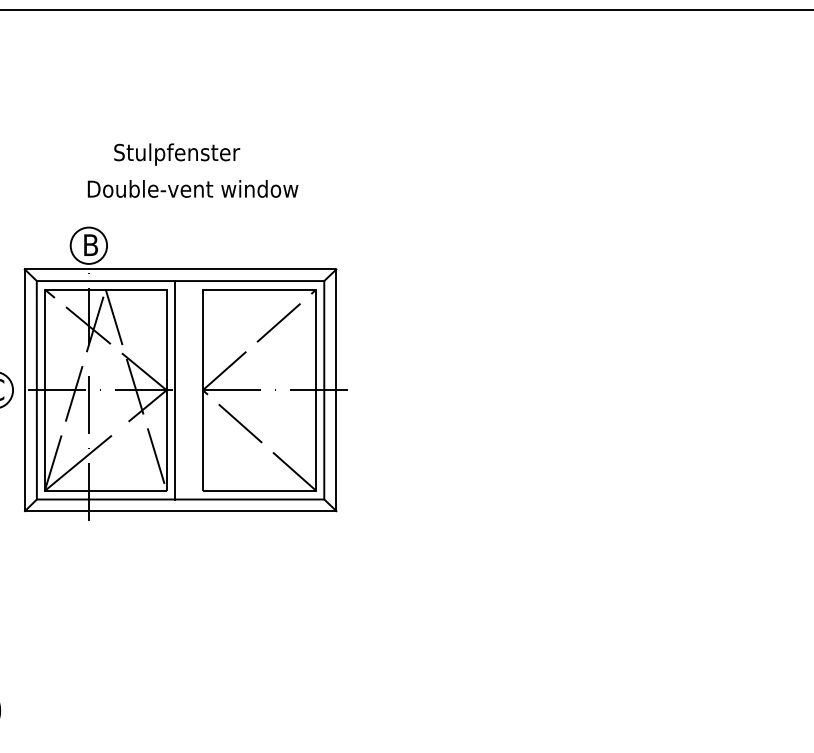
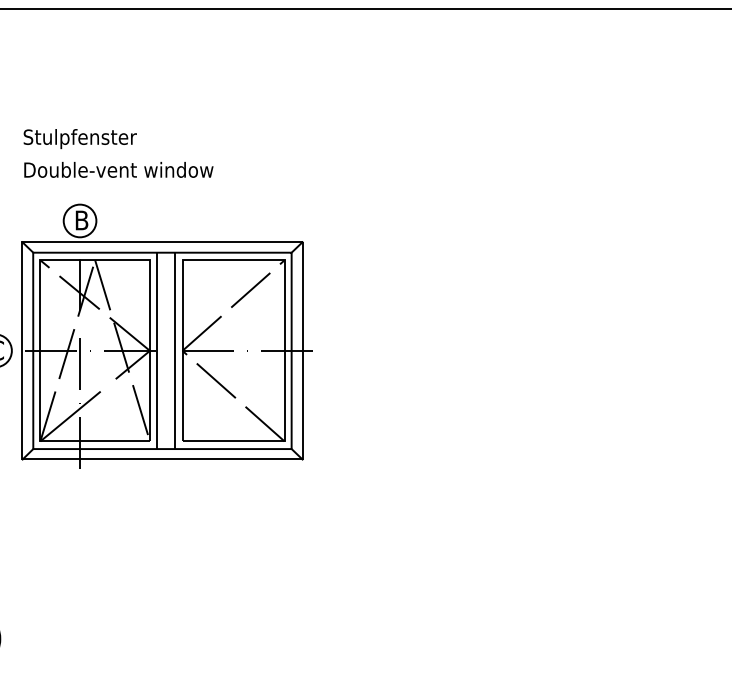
text: (177, 154) -> (80, 138), moved
text: (192, 188) -> (118, 169), moved
line: (195, 390) -> (175, 351), added

